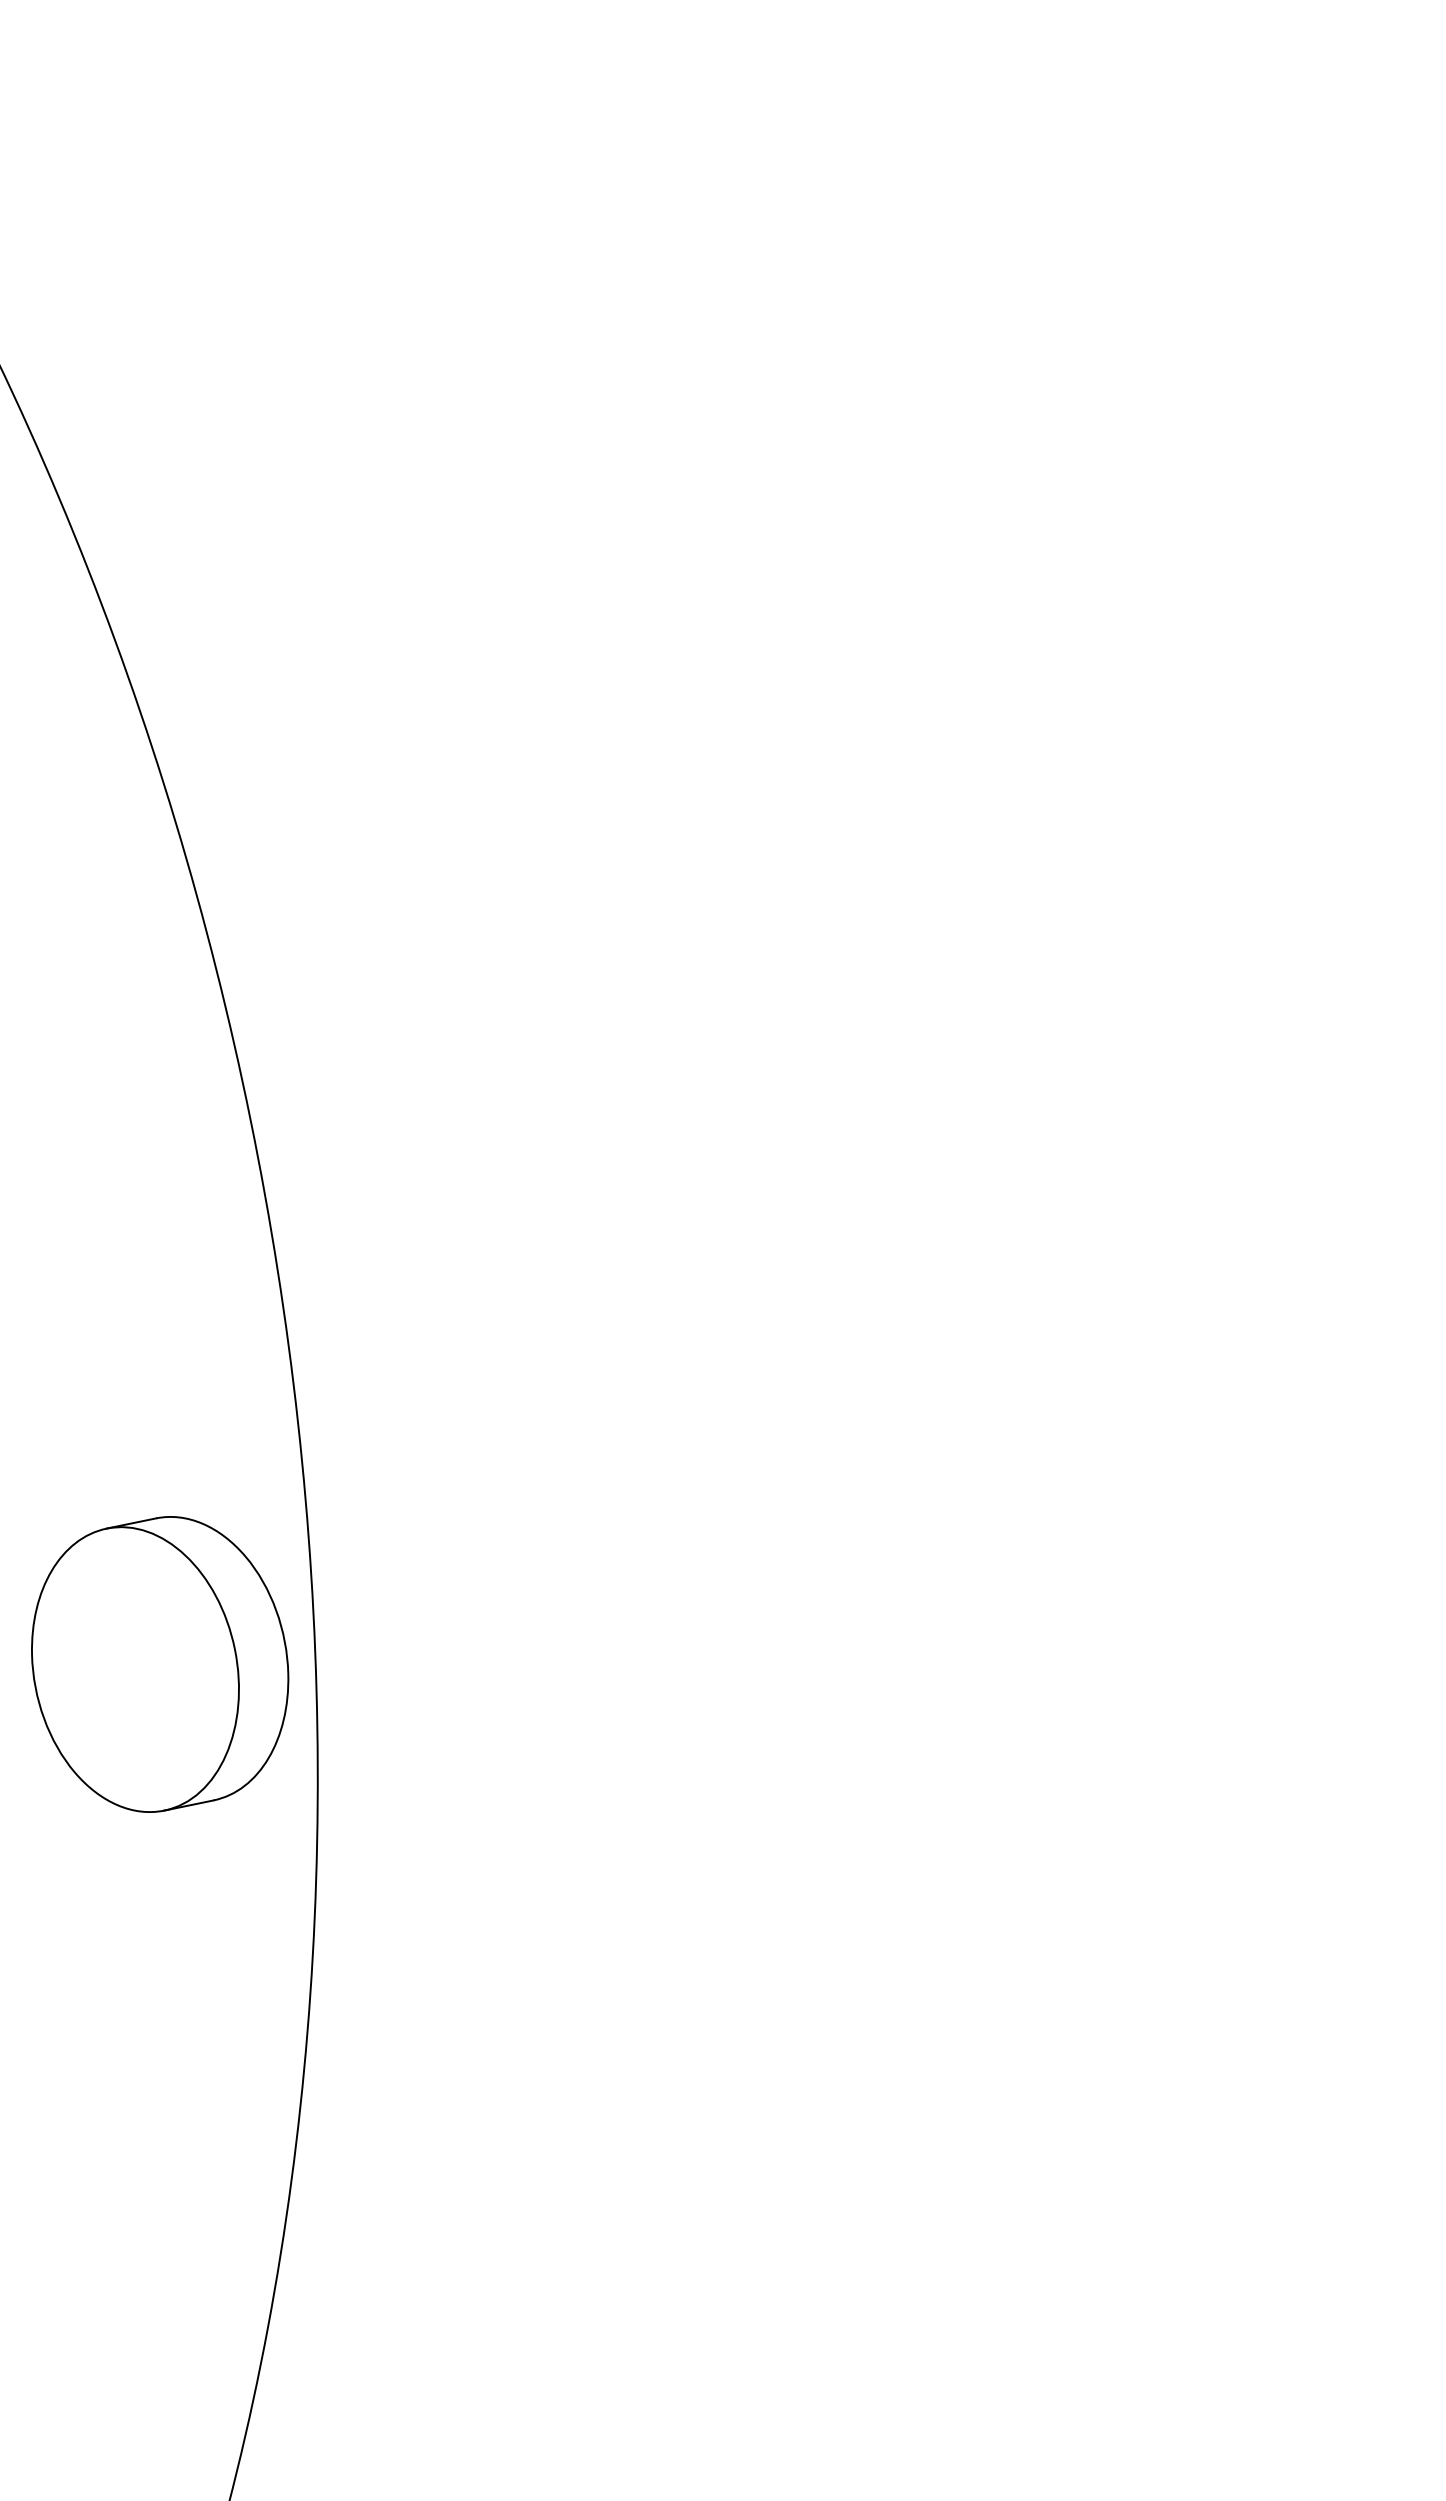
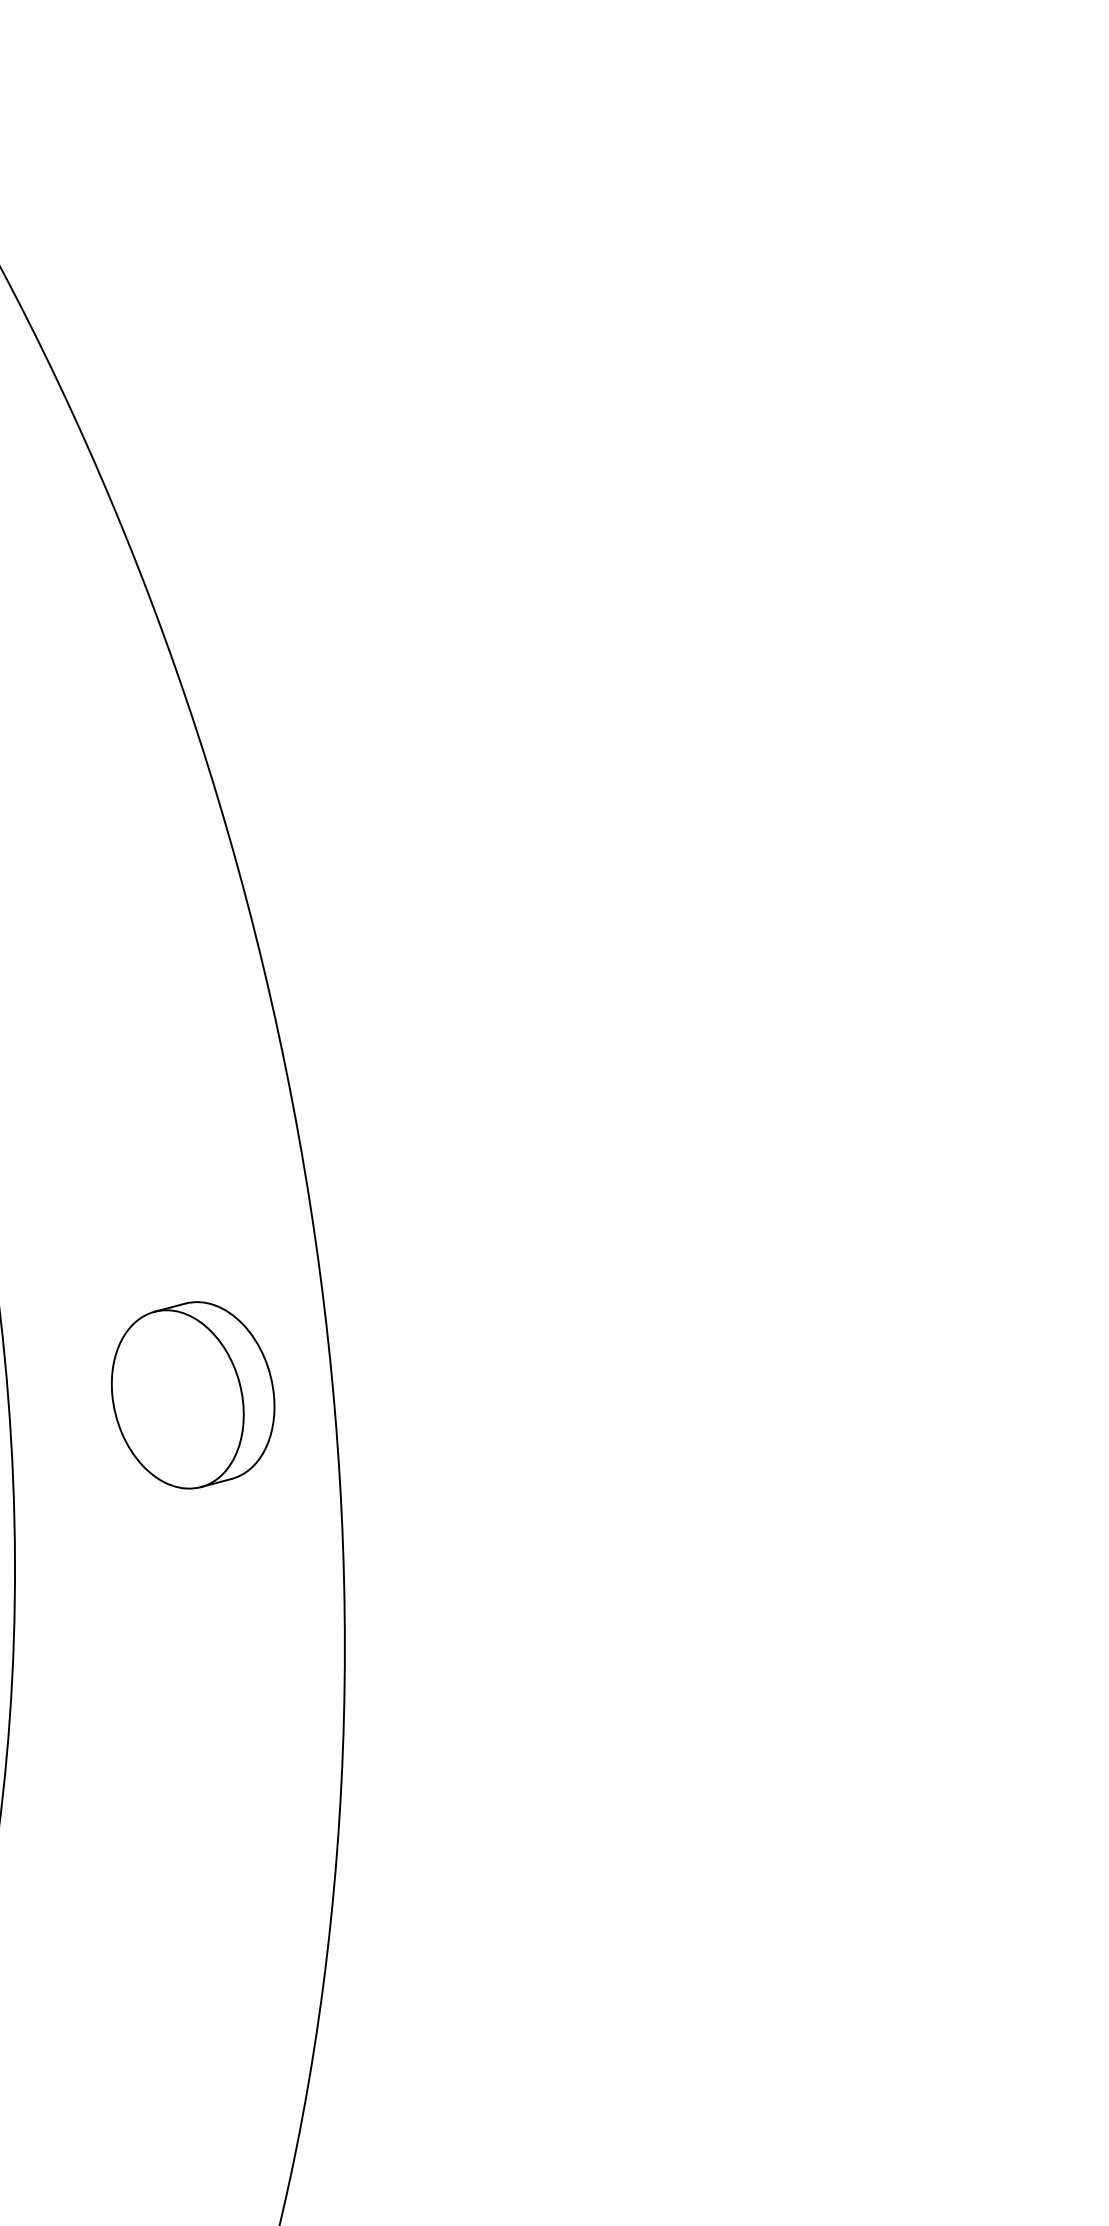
part: (160, 1664) -> (193, 1395), size x0.7

